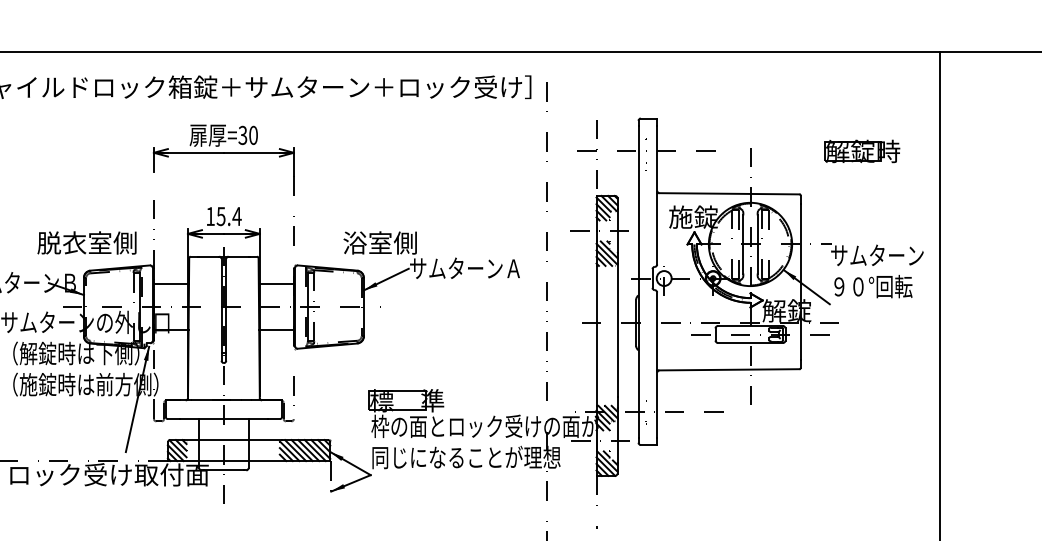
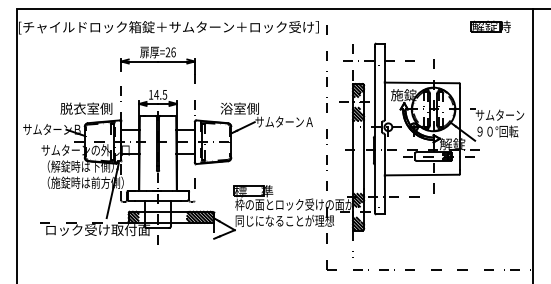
text: (247, 135) -> (170, 52), =30 -> =26
part: (861, 150) -> (490, 26), moved
text: (228, 215) -> (160, 94), 15.4 -> 14.5

